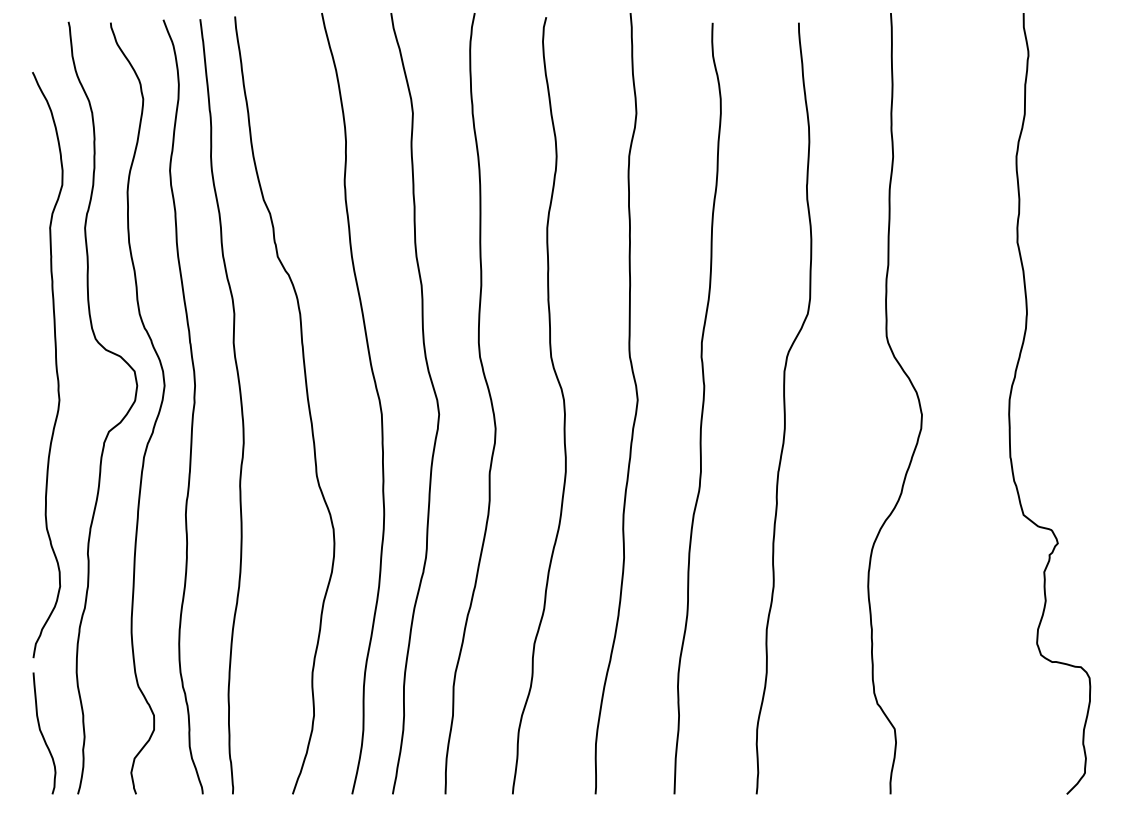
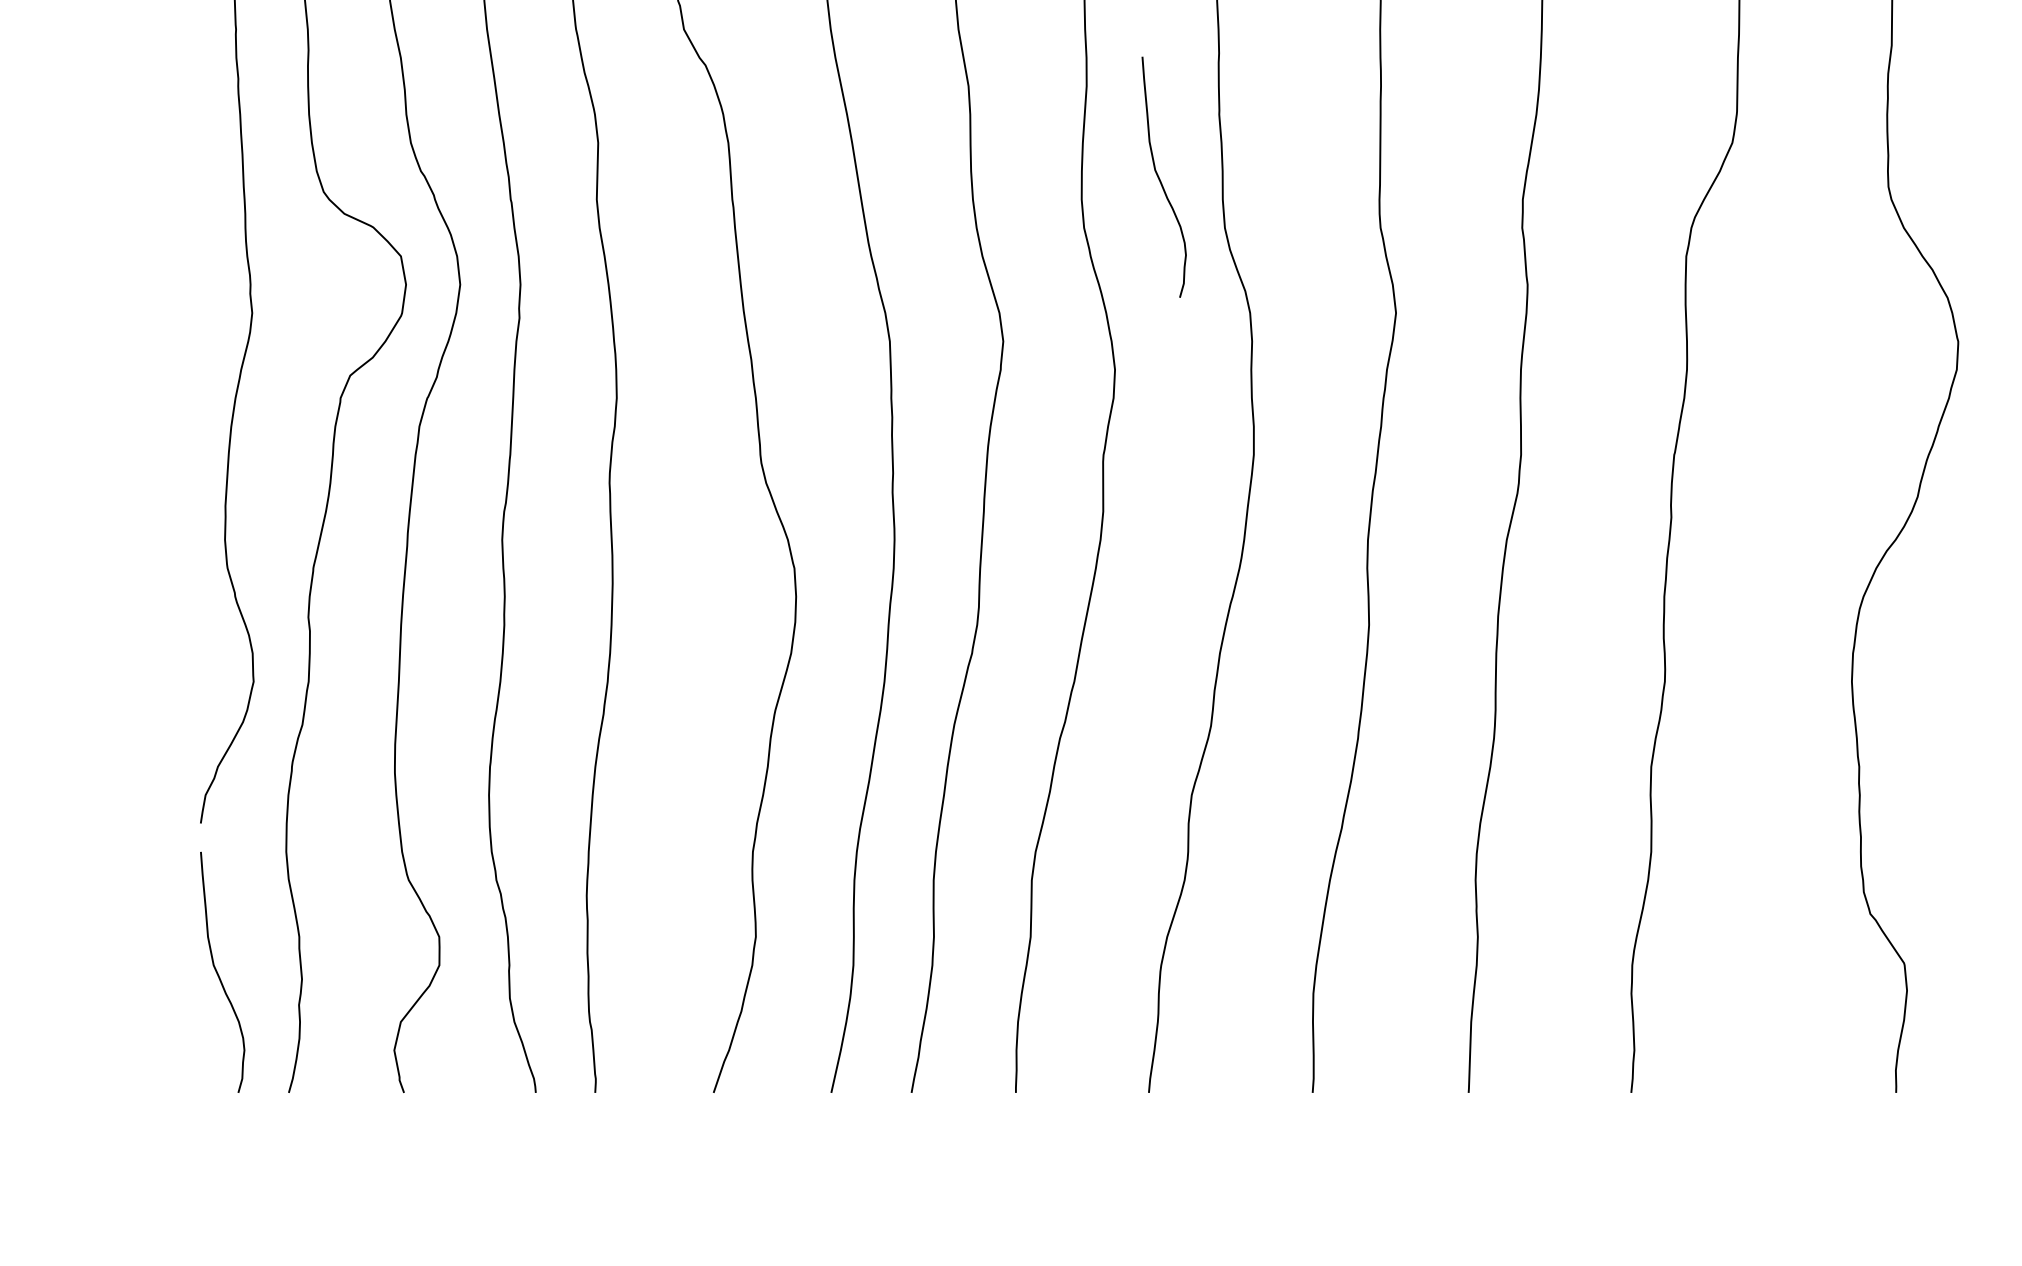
curve: (519, 332) -> (1162, 179), added

